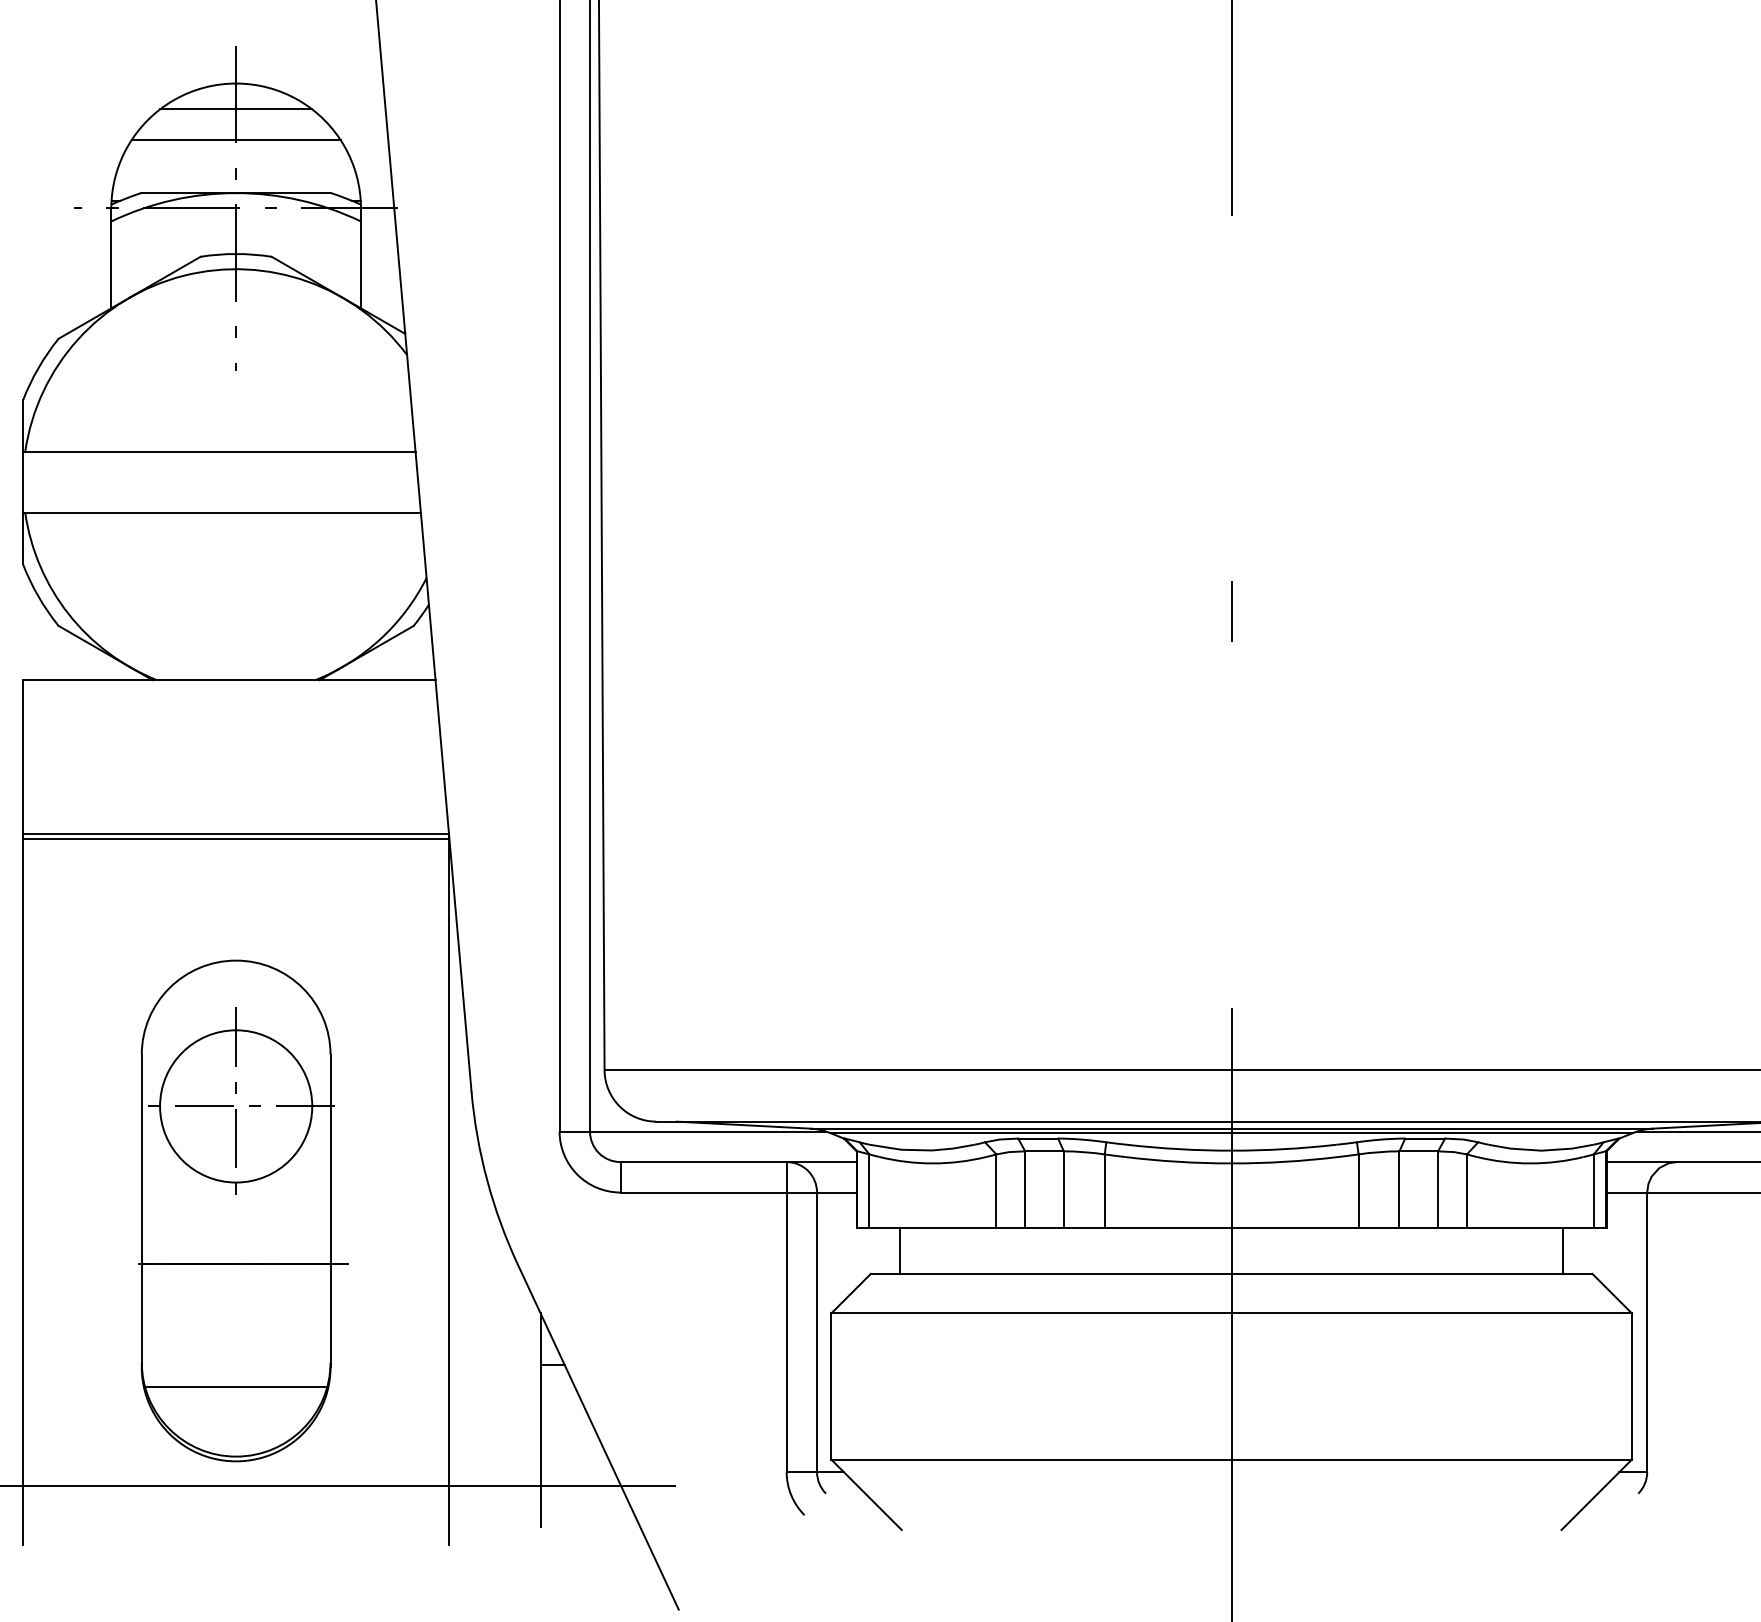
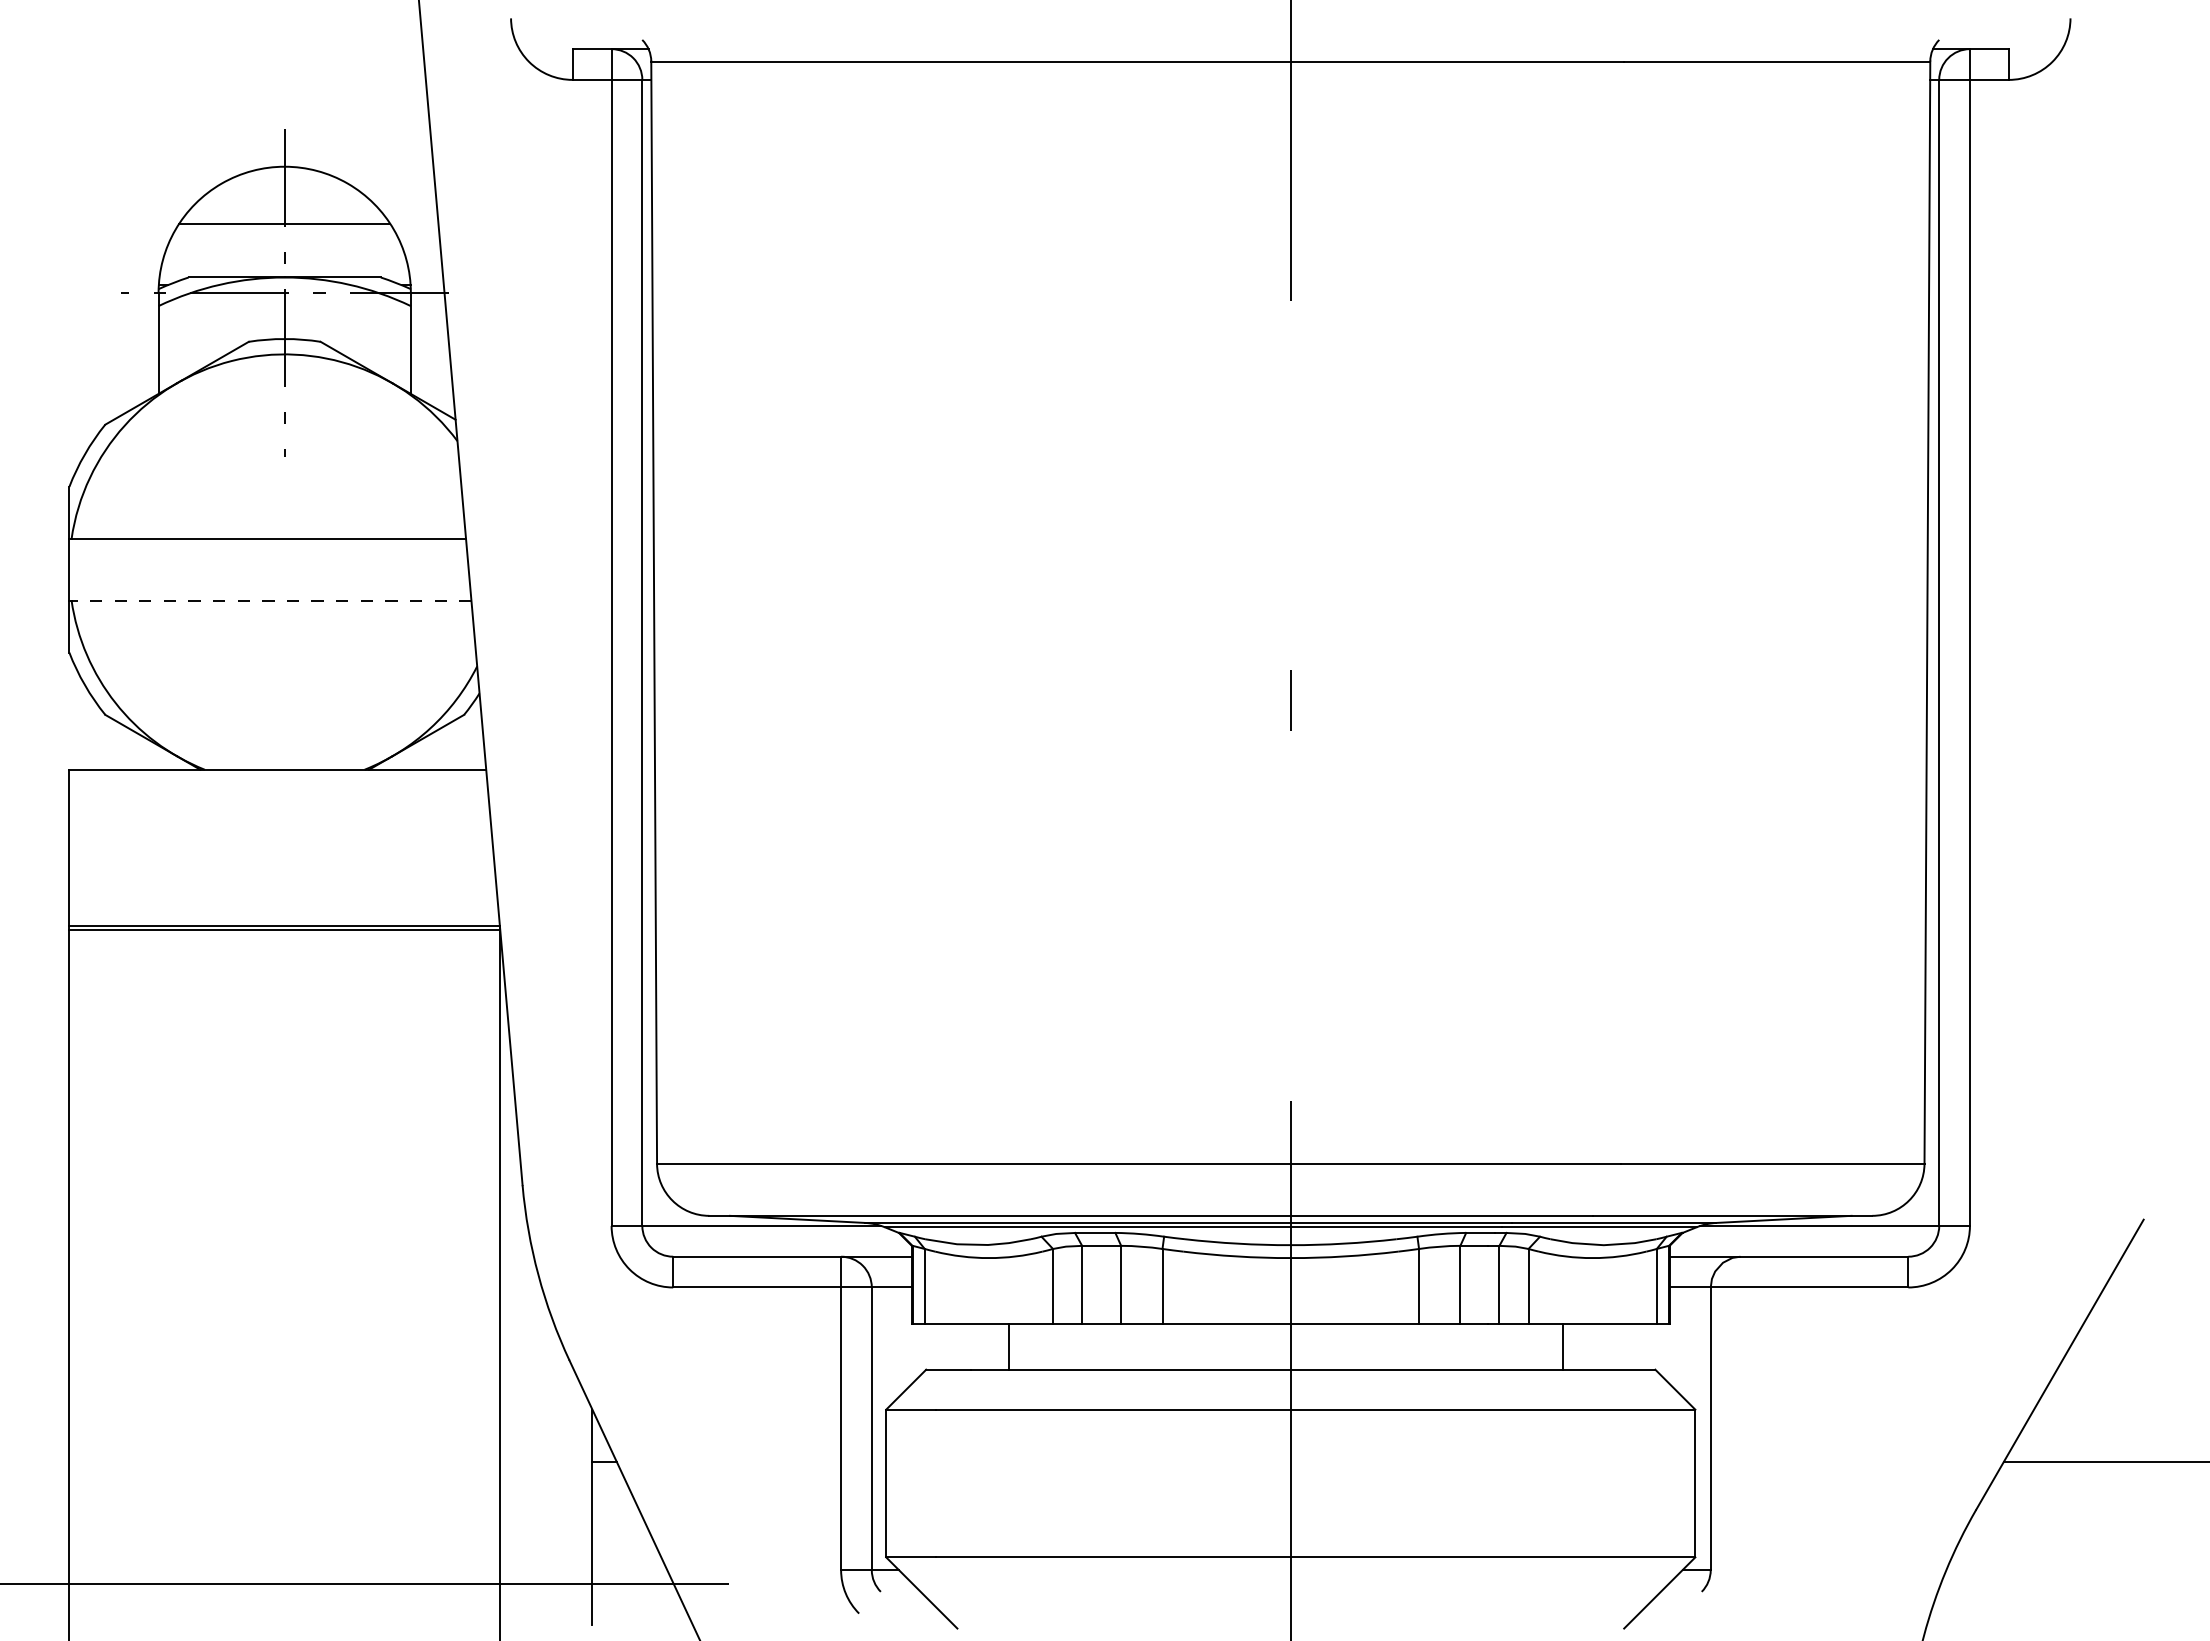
line: (235, 109) -> (284, 192), removed
line: (223, 512) -> (271, 600), solid -> dashed
part: (243, 1210) -> (292, 1305), removed
line: (899, 1250) -> (1009, 1346), moved
line: (1563, 1250) -> (1563, 1346), moved

